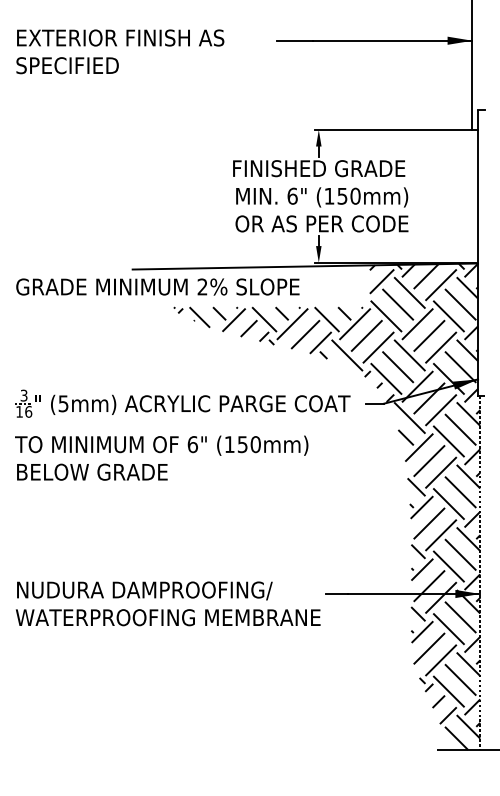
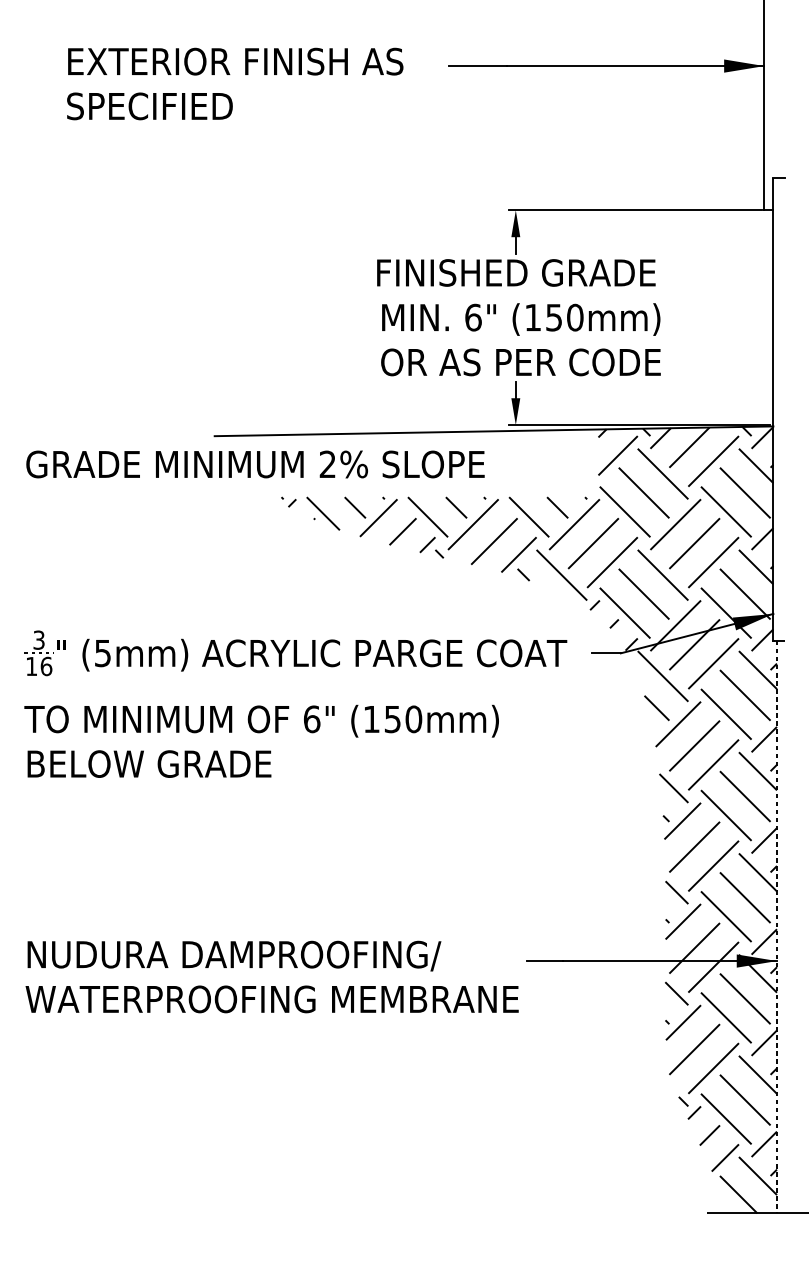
text: (120, 51) -> (235, 83), moved

